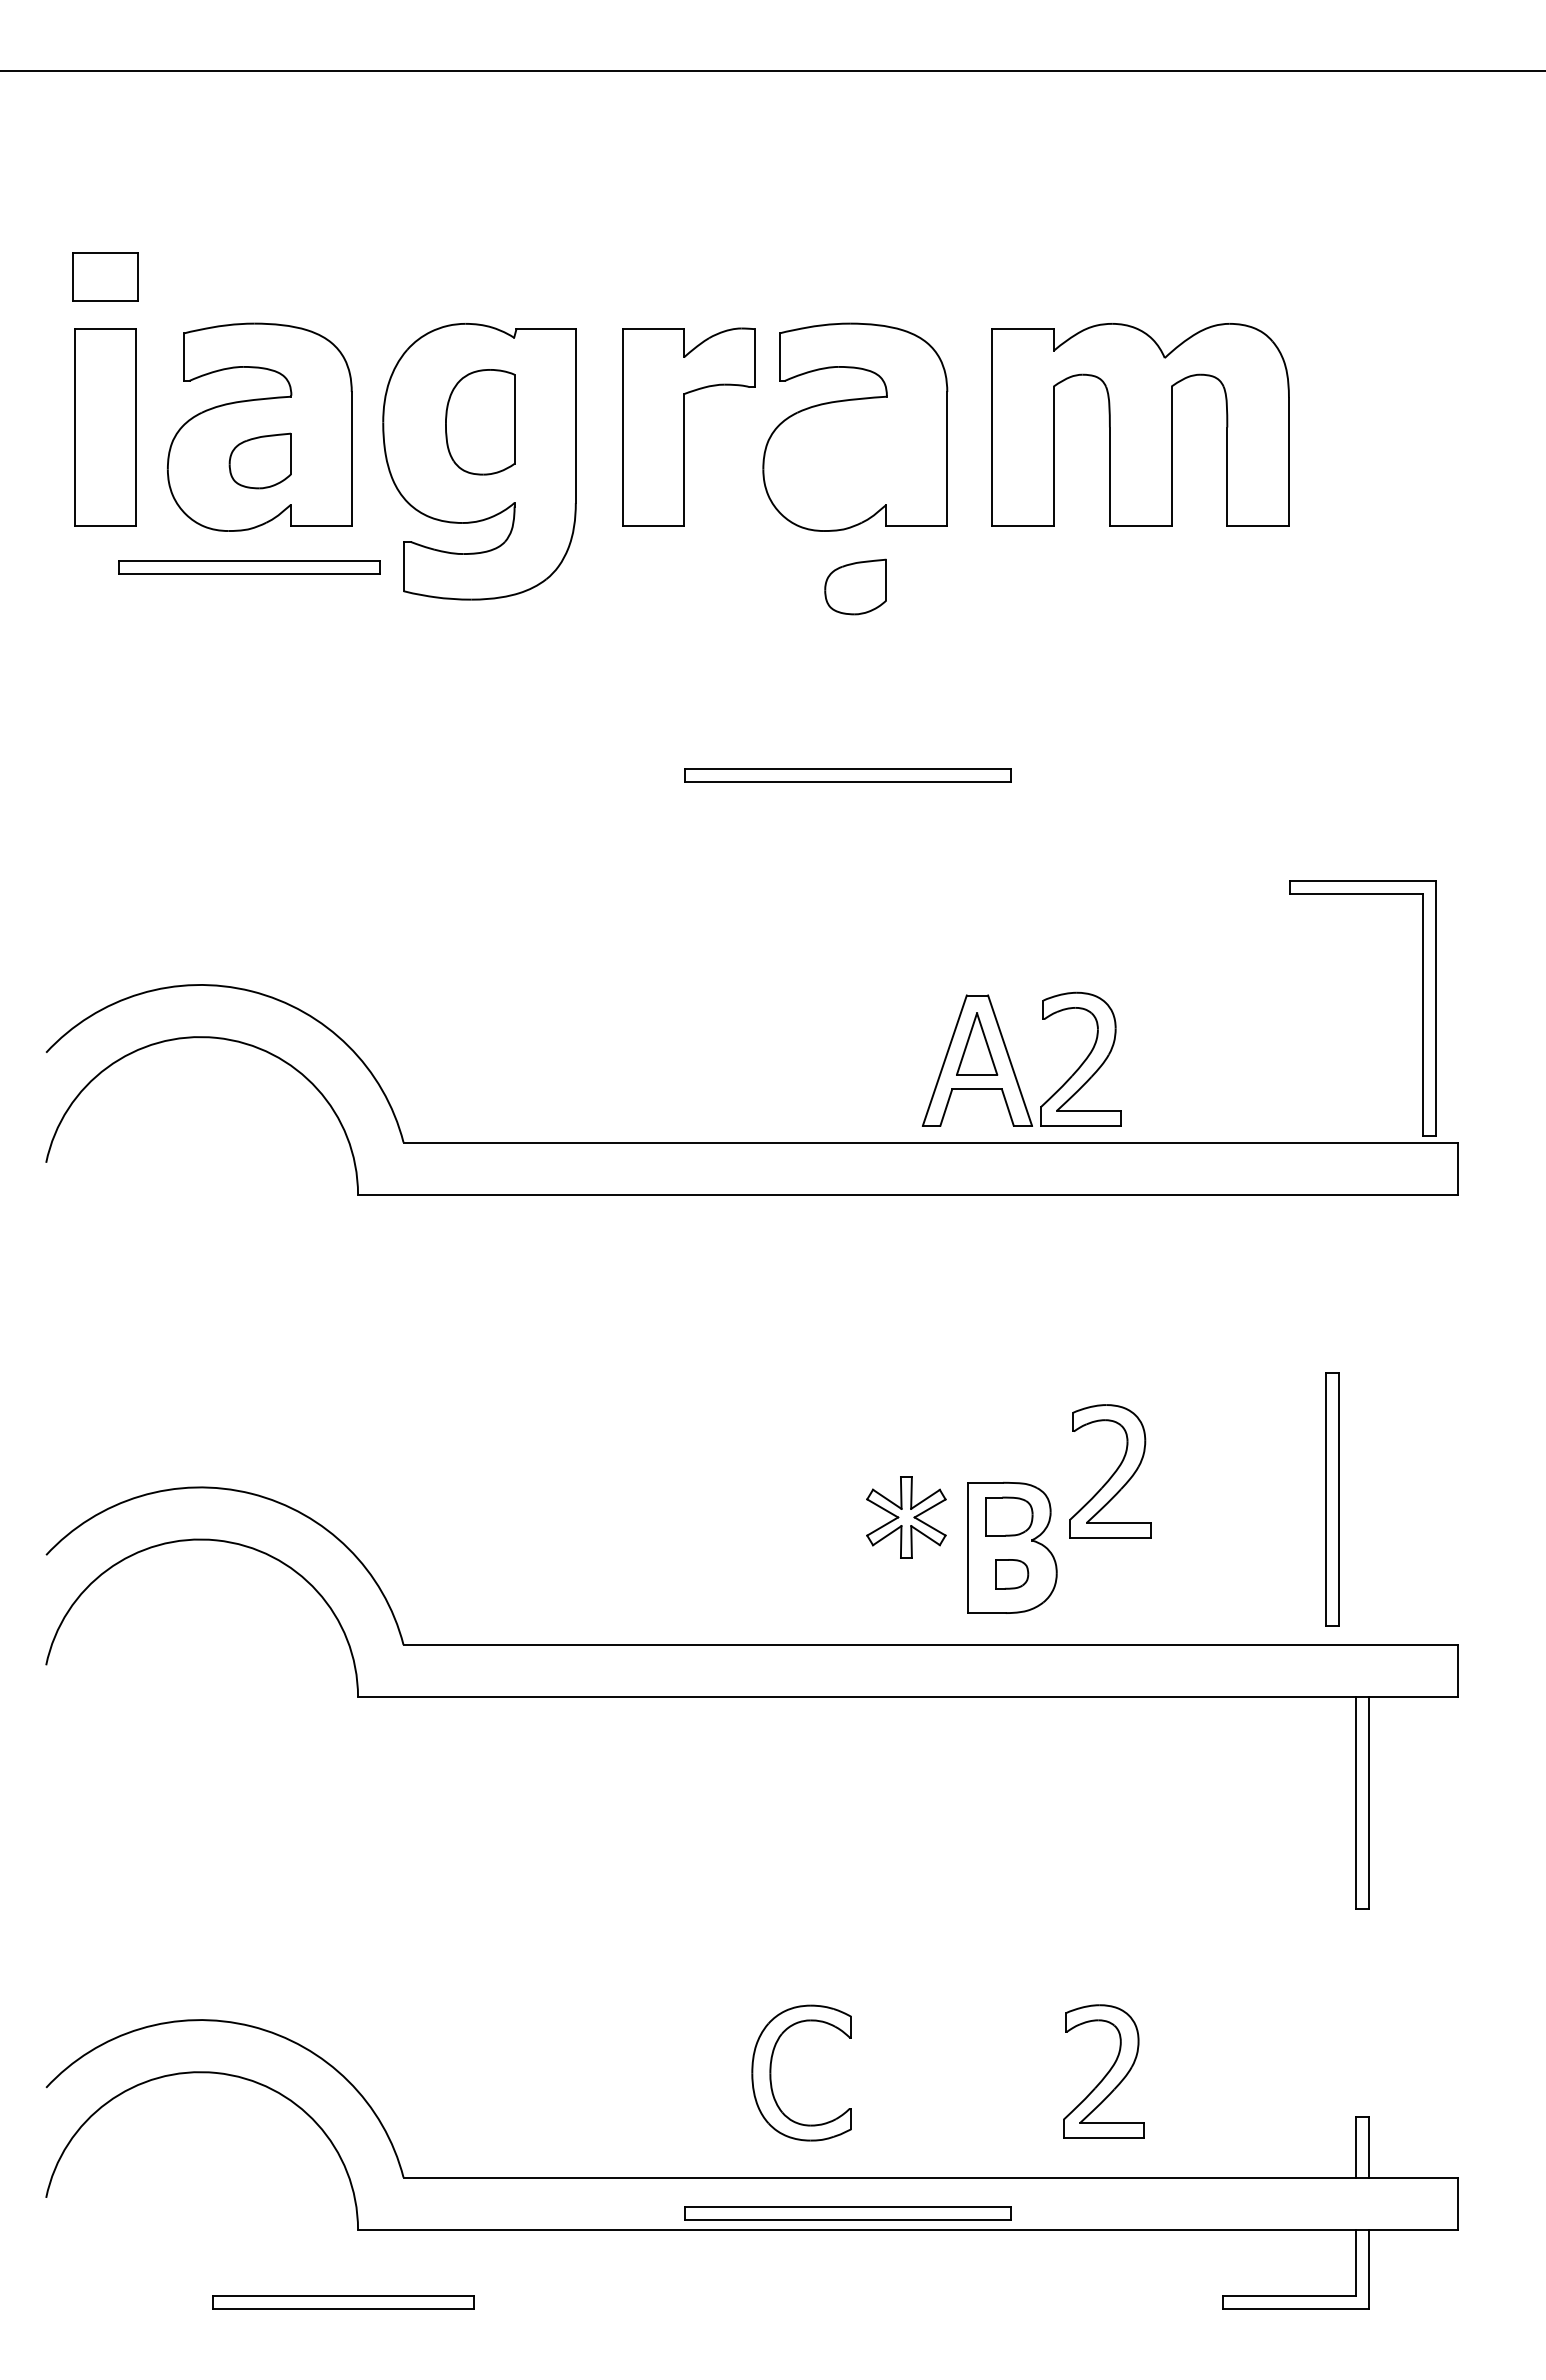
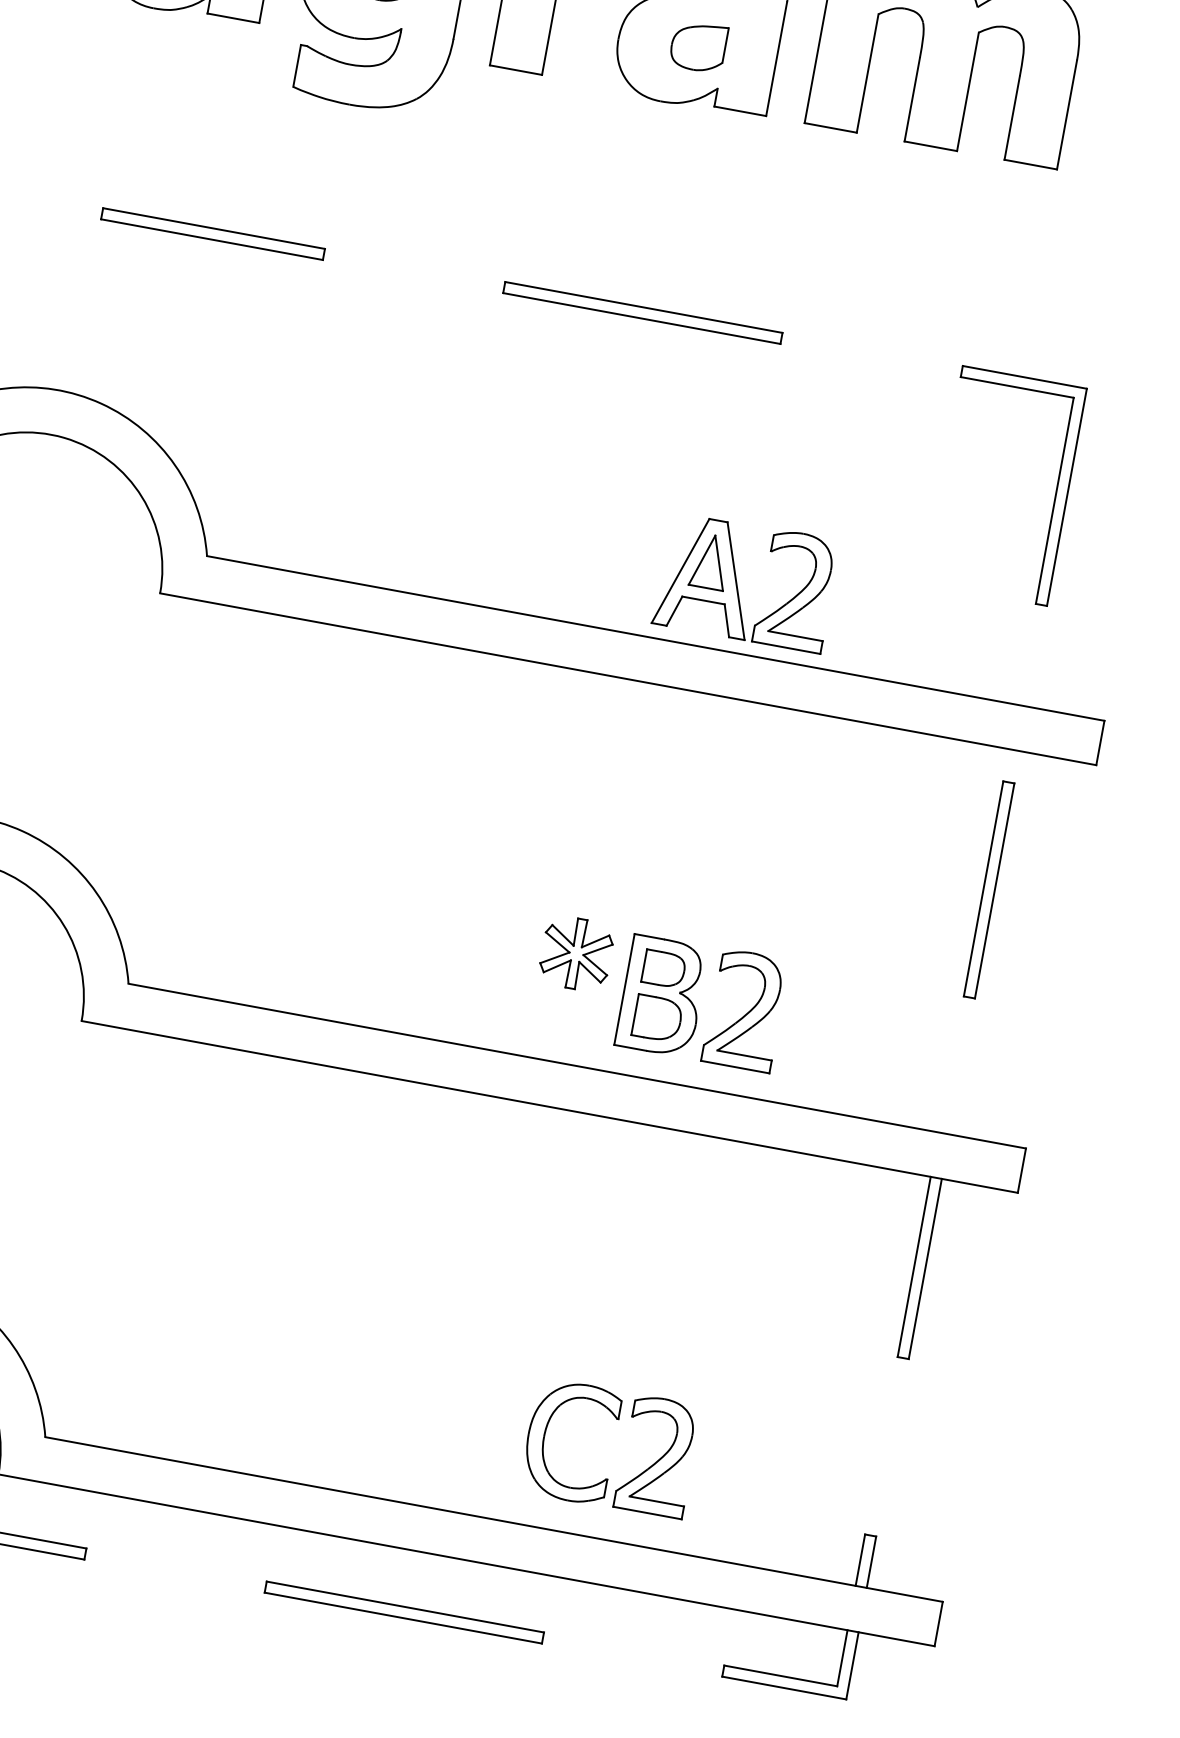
part: (249, 567) -> (213, 234), moved
part: (855, 586) -> (698, 46), moved
part: (1422, 1008) -> (1055, 495), moved
part: (1110, 1471) -> (745, 1010), moved
part: (1332, 1499) -> (989, 889), moved
part: (1012, 1574) -> (657, 1018), size x1.67
part: (771, 2072) -> (545, 1436), moved
part: (847, 2213) -> (403, 1612), moved

